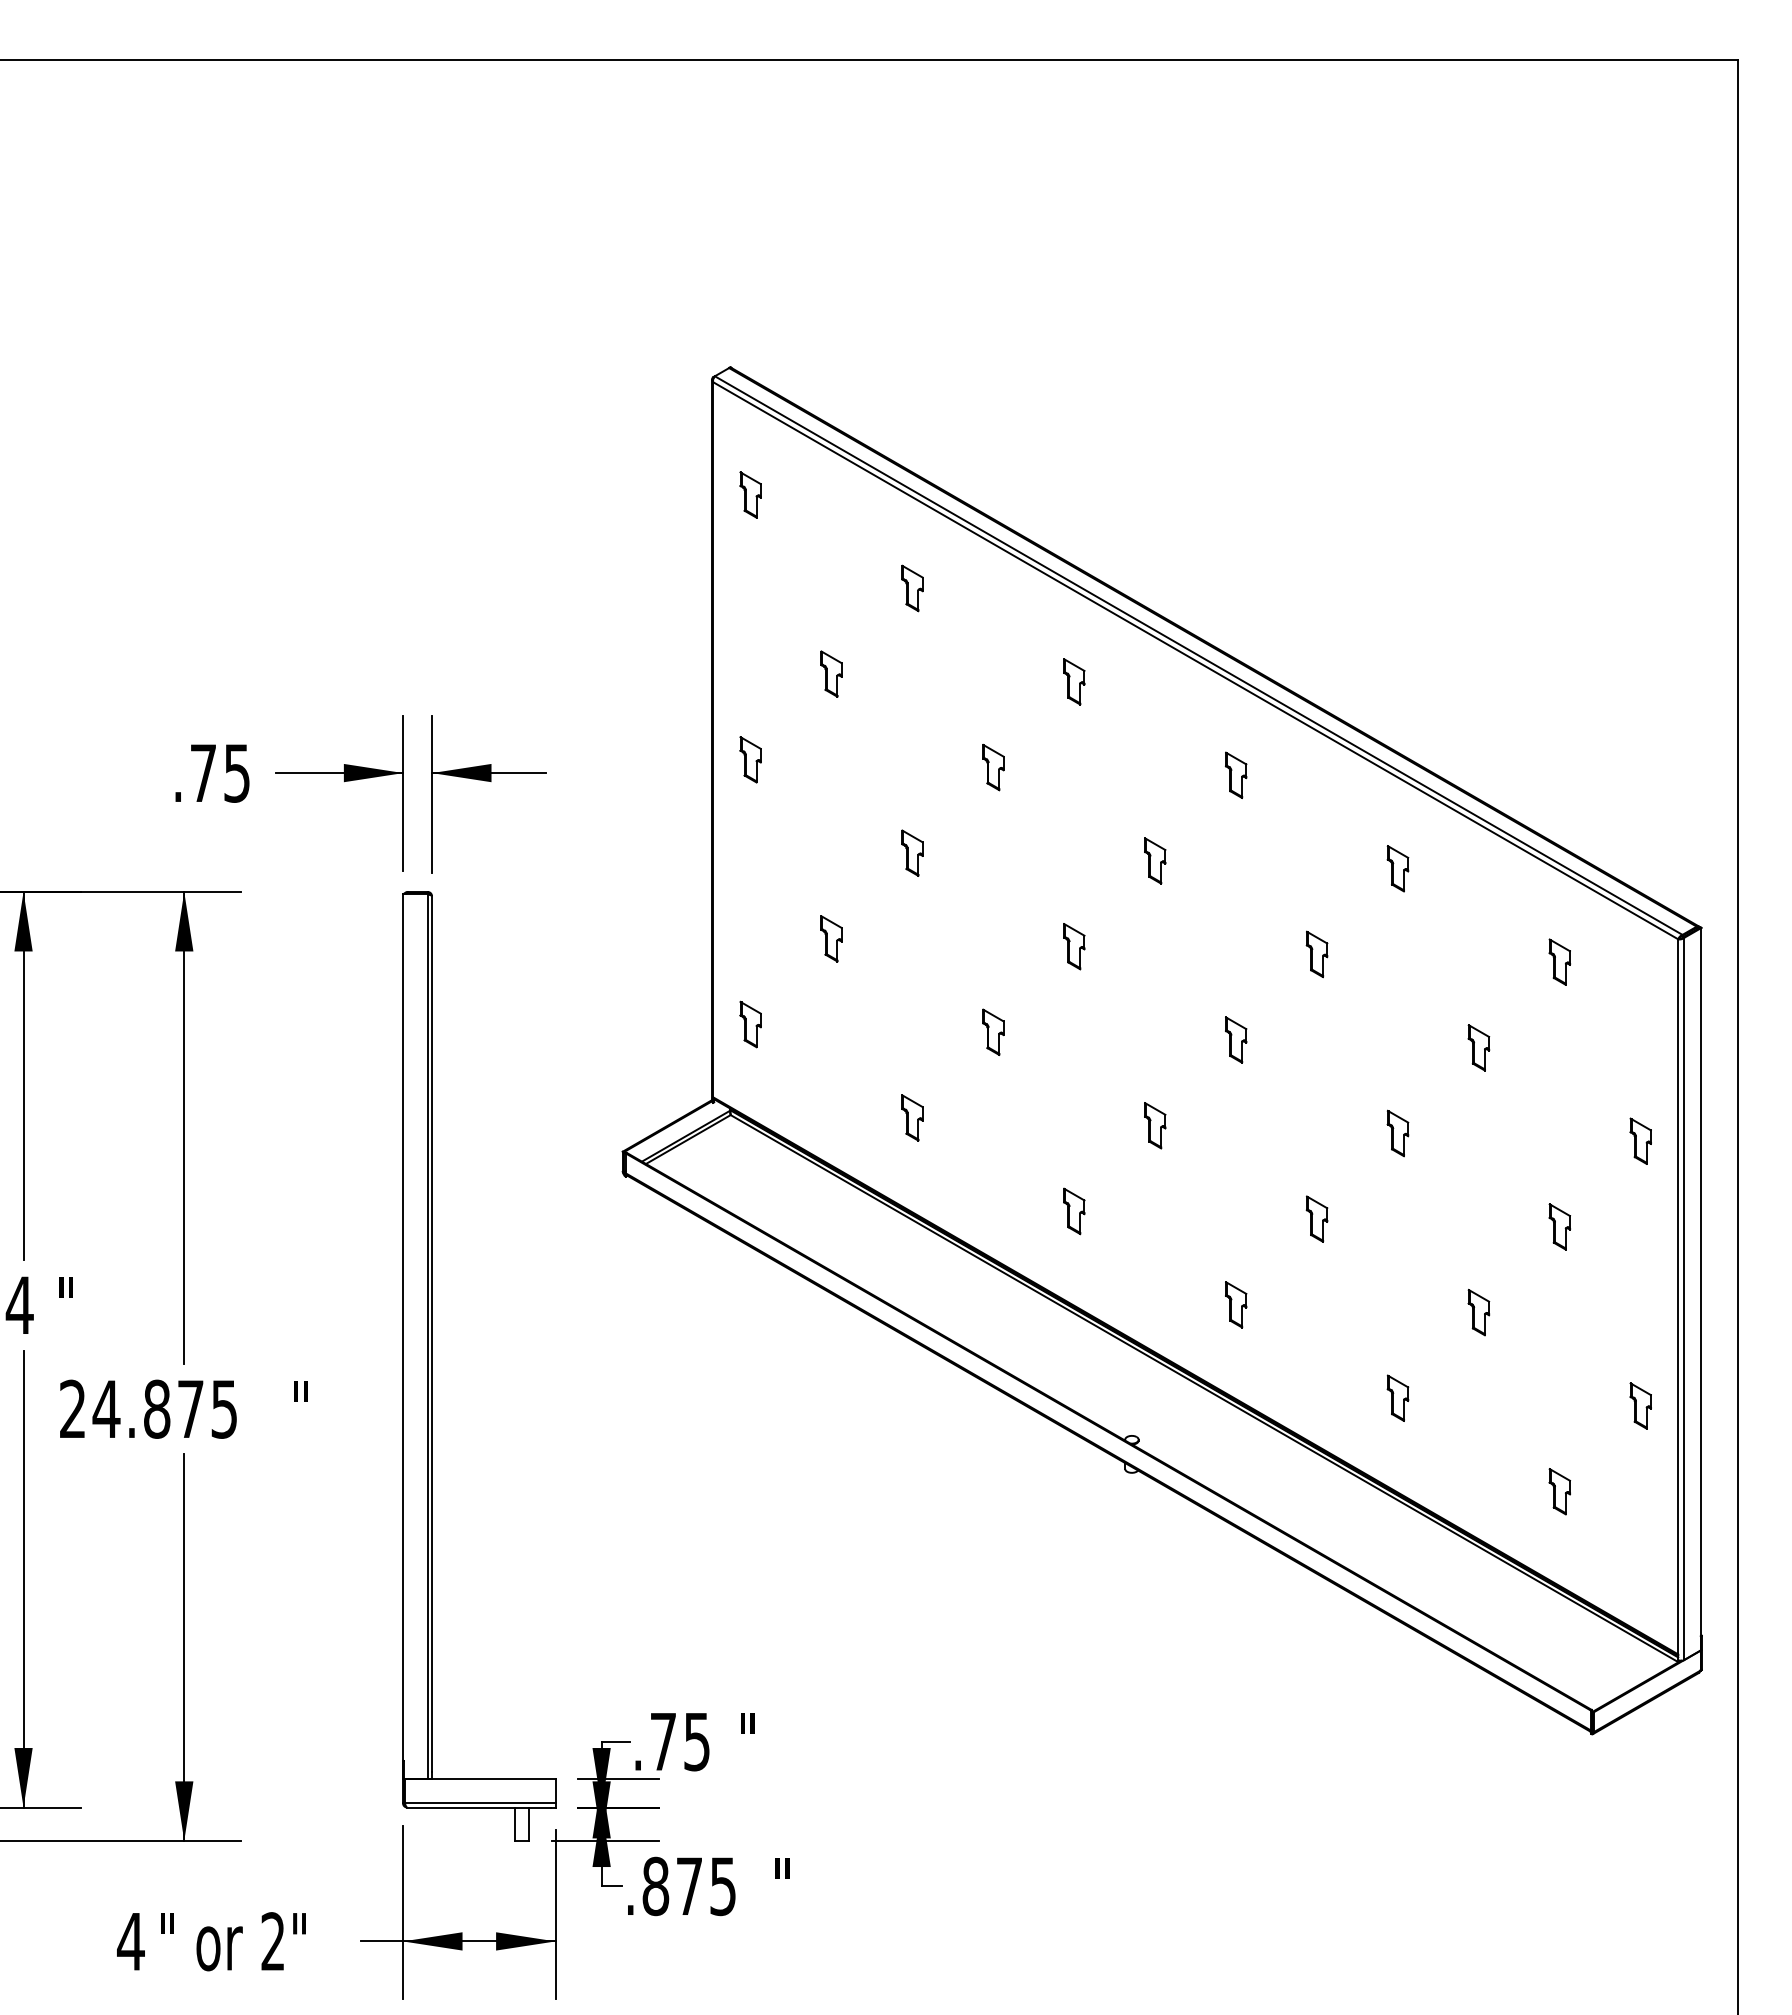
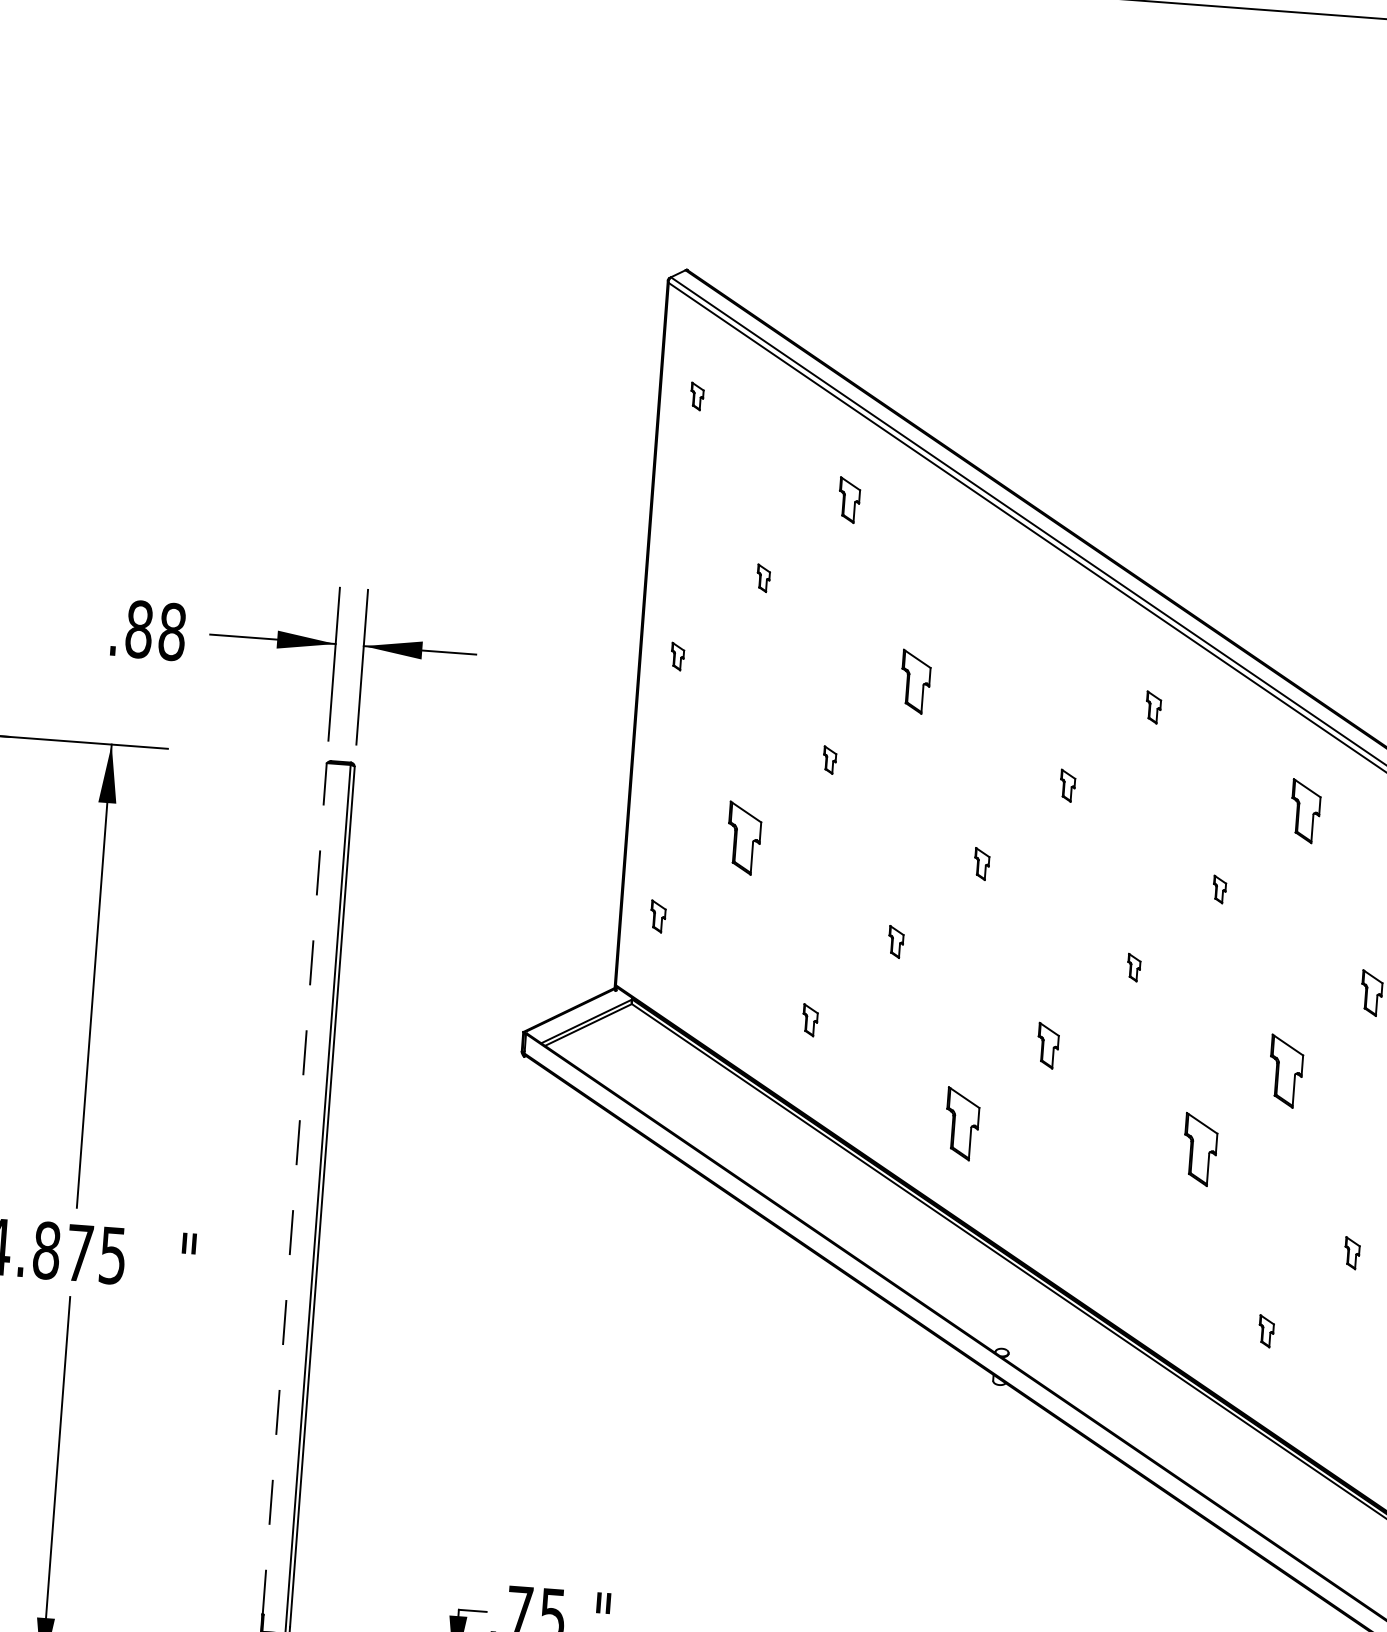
part: (750, 494) -> (697, 396), size x0.6
part: (831, 673) -> (763, 577), size x0.6
part: (1074, 681) -> (1001, 603), removed
part: (750, 759) -> (677, 656), size x0.6
part: (993, 767) -> (915, 682), size x1.4
text: (220, 772) -> (156, 629), .75 -> .88
part: (1236, 774) -> (1153, 706), size x0.7
part: (912, 852) -> (829, 759), size x0.6
part: (1155, 860) -> (1067, 785), size x0.7
part: (1397, 868) -> (1304, 811), size x1.4
part: (831, 938) -> (743, 838), size x1.6
part: (1074, 946) -> (982, 863), size x0.7
part: (1316, 954) -> (1219, 889), size x0.6
part: (750, 1024) -> (658, 916), size x0.7
part: (993, 1031) -> (896, 941), size x0.7
part: (1236, 1039) -> (1134, 967), size x0.6
part: (912, 1117) -> (810, 1019), size x0.7
part: (1397, 1133) -> (1285, 1071), size x1.6
part: (1074, 1211) -> (962, 1124), size x1.6
part: (1316, 1218) -> (1199, 1148), size x1.6
part: (1236, 1304) -> (1114, 1227), removed
part: (1478, 1312) -> (1351, 1253), size x0.7
line: (403, 1327) -> (294, 1188), solid -> dashed
part: (1397, 1397) -> (1265, 1330), size x0.7

